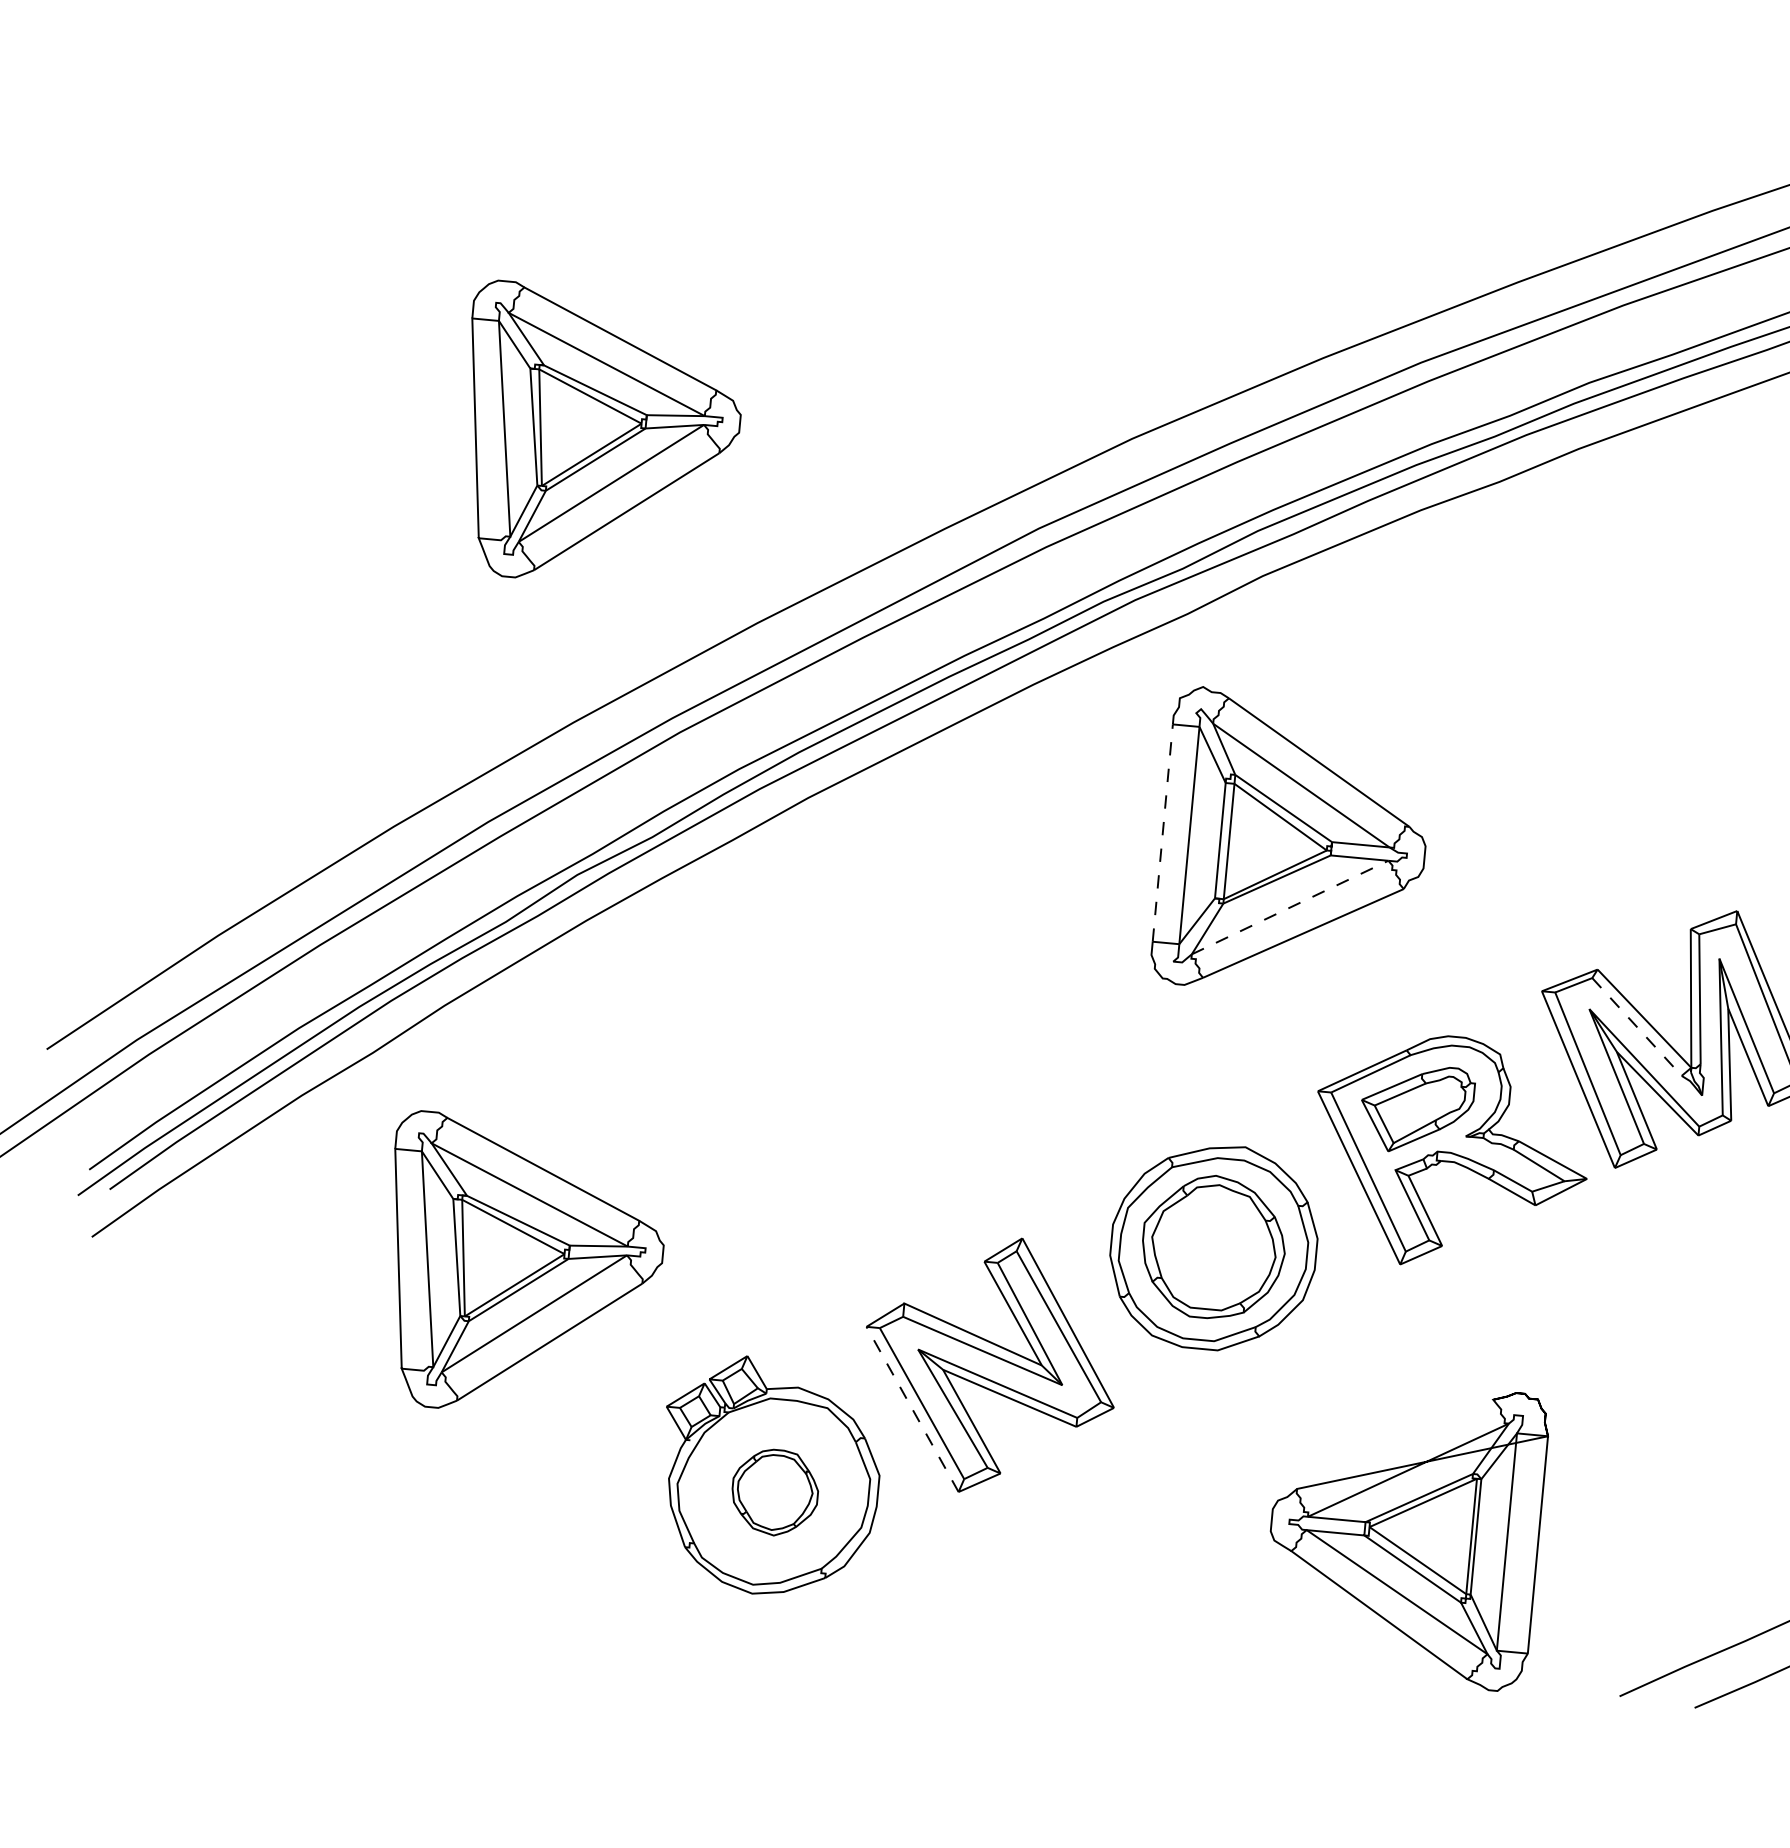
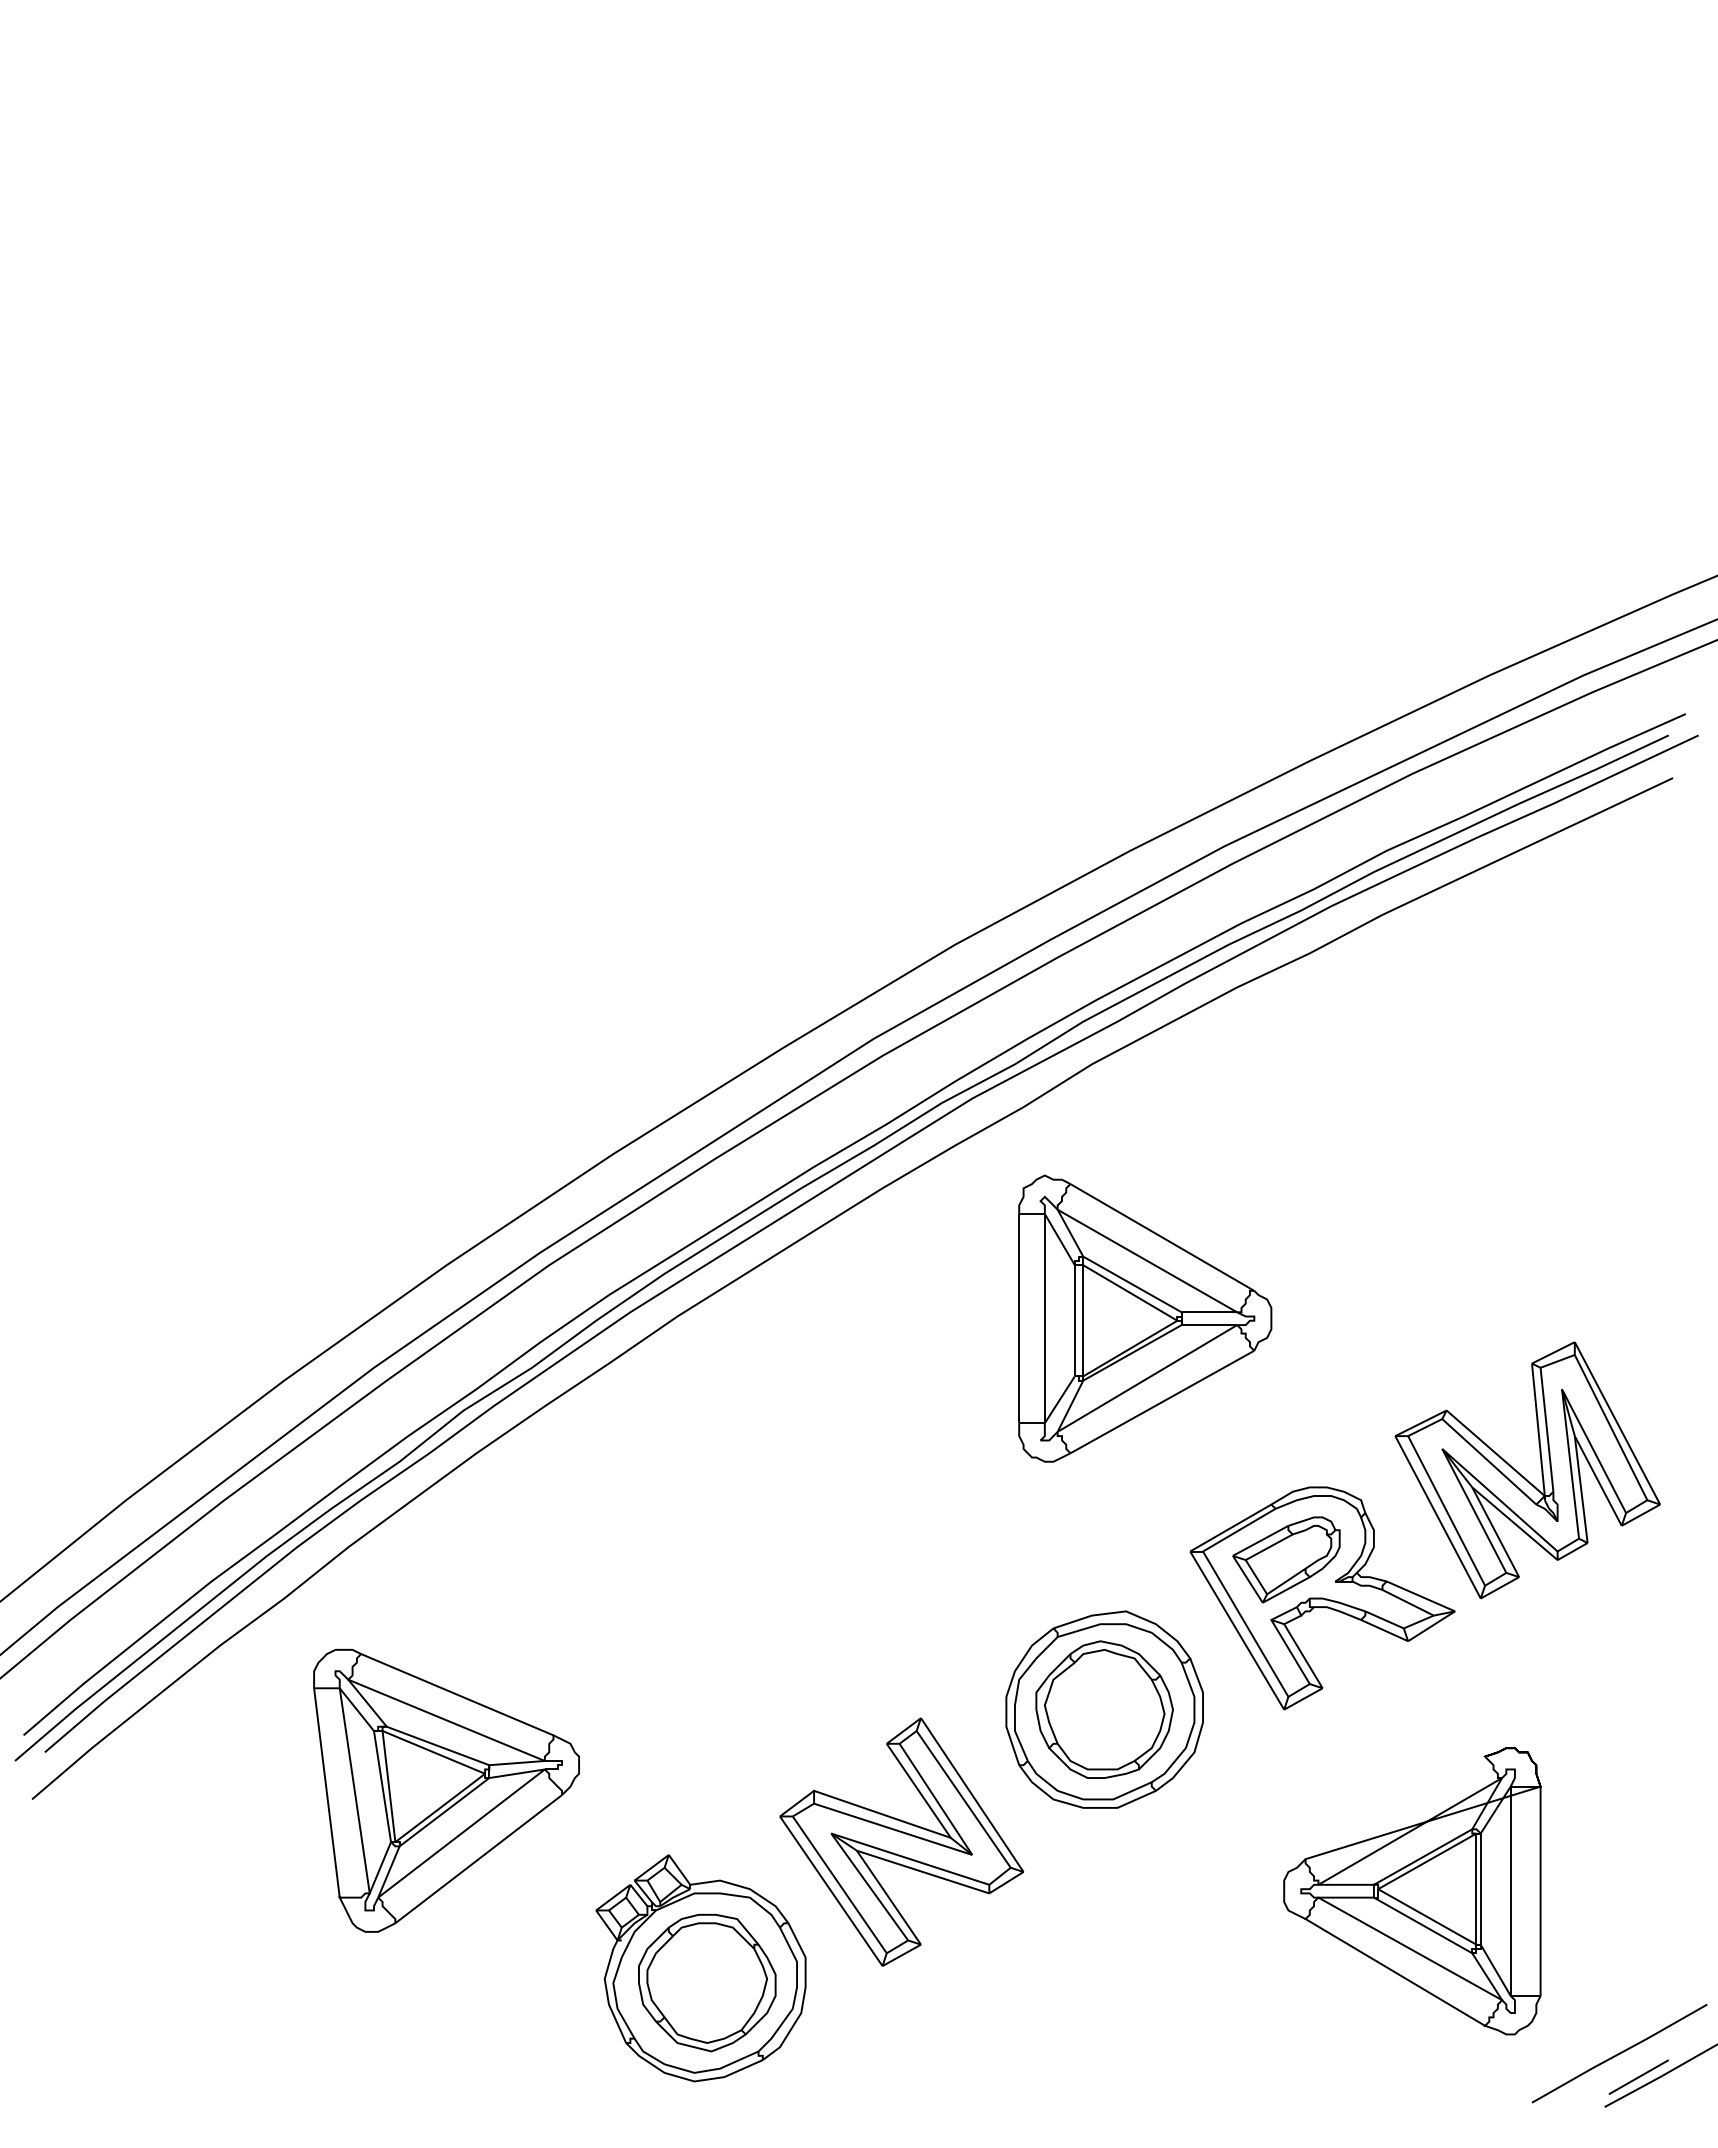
part: (599, 437) -> (446, 990), removed
line: (1163, 832) -> (1019, 1318), dashed -> solid
line: (1290, 907) -> (1147, 1378), dashed -> solid
line: (1637, 1026) -> (1489, 1461), dashed -> solid
line: (912, 1409) -> (831, 1891), dashed -> solid
part: (775, 1492) -> (707, 1982), size x1.67
part: (1404, 1532) -> (1412, 1891), moved
line: (1732, 1679) -> (1638, 2076), added

